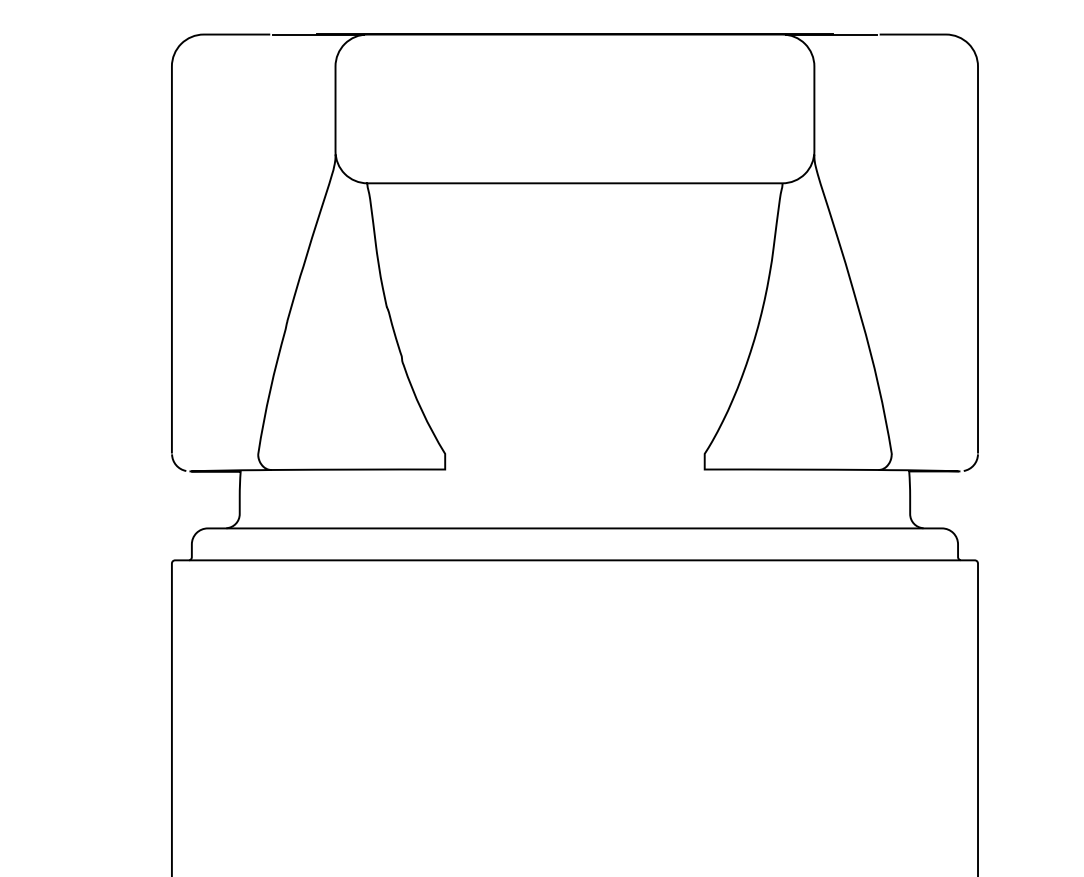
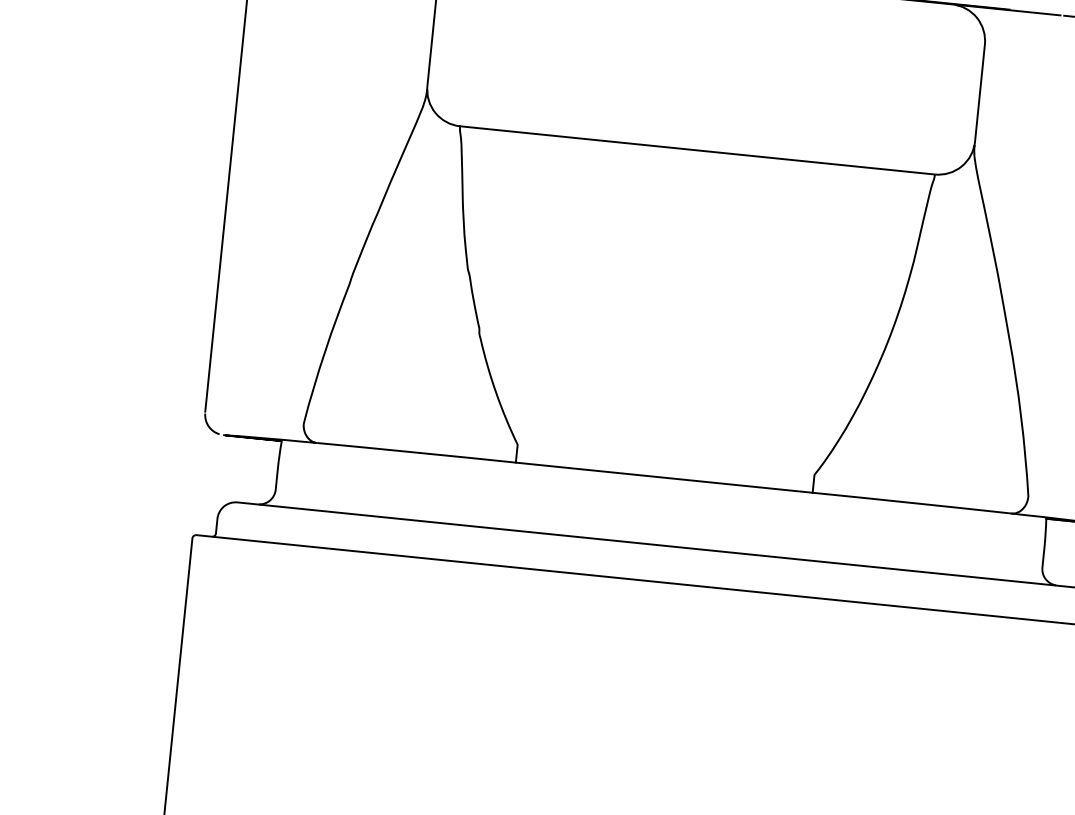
line: (574, 469) -> (663, 477), added

